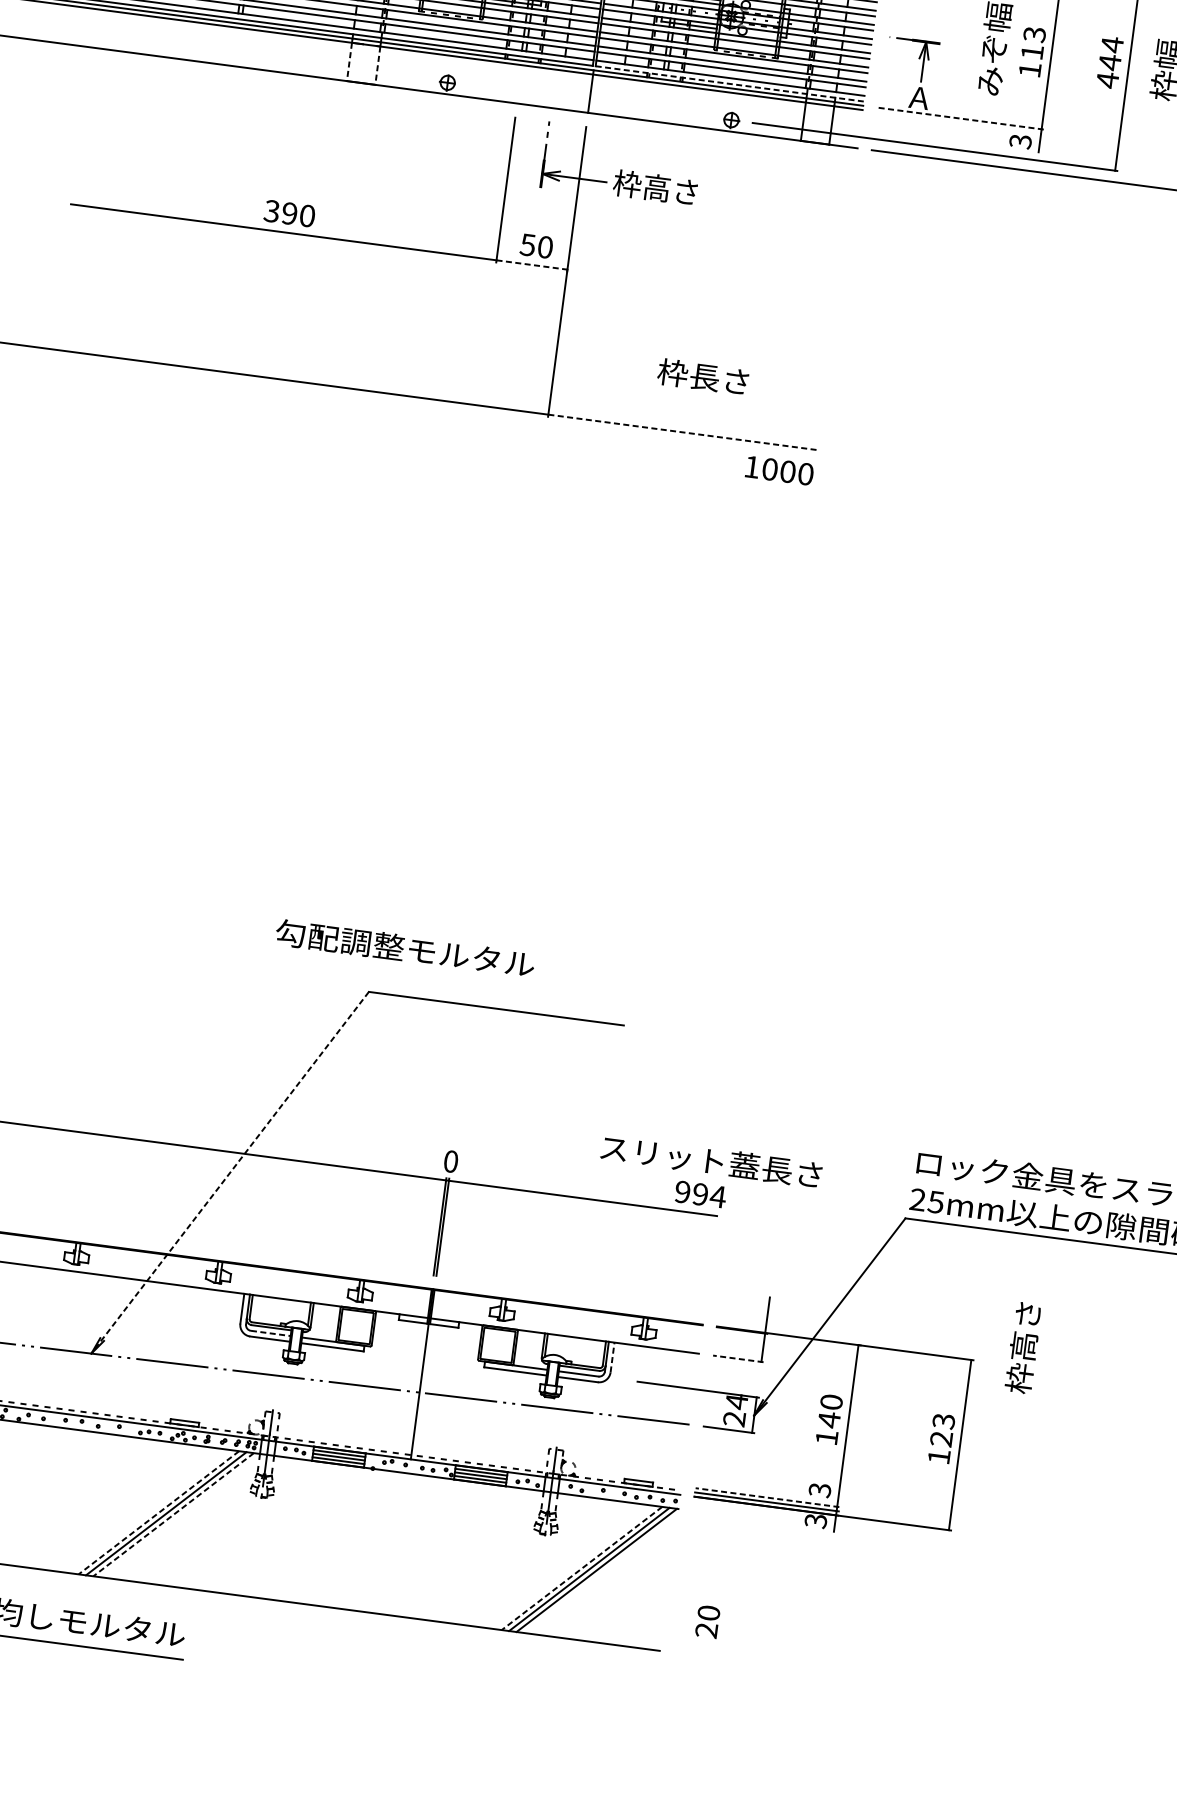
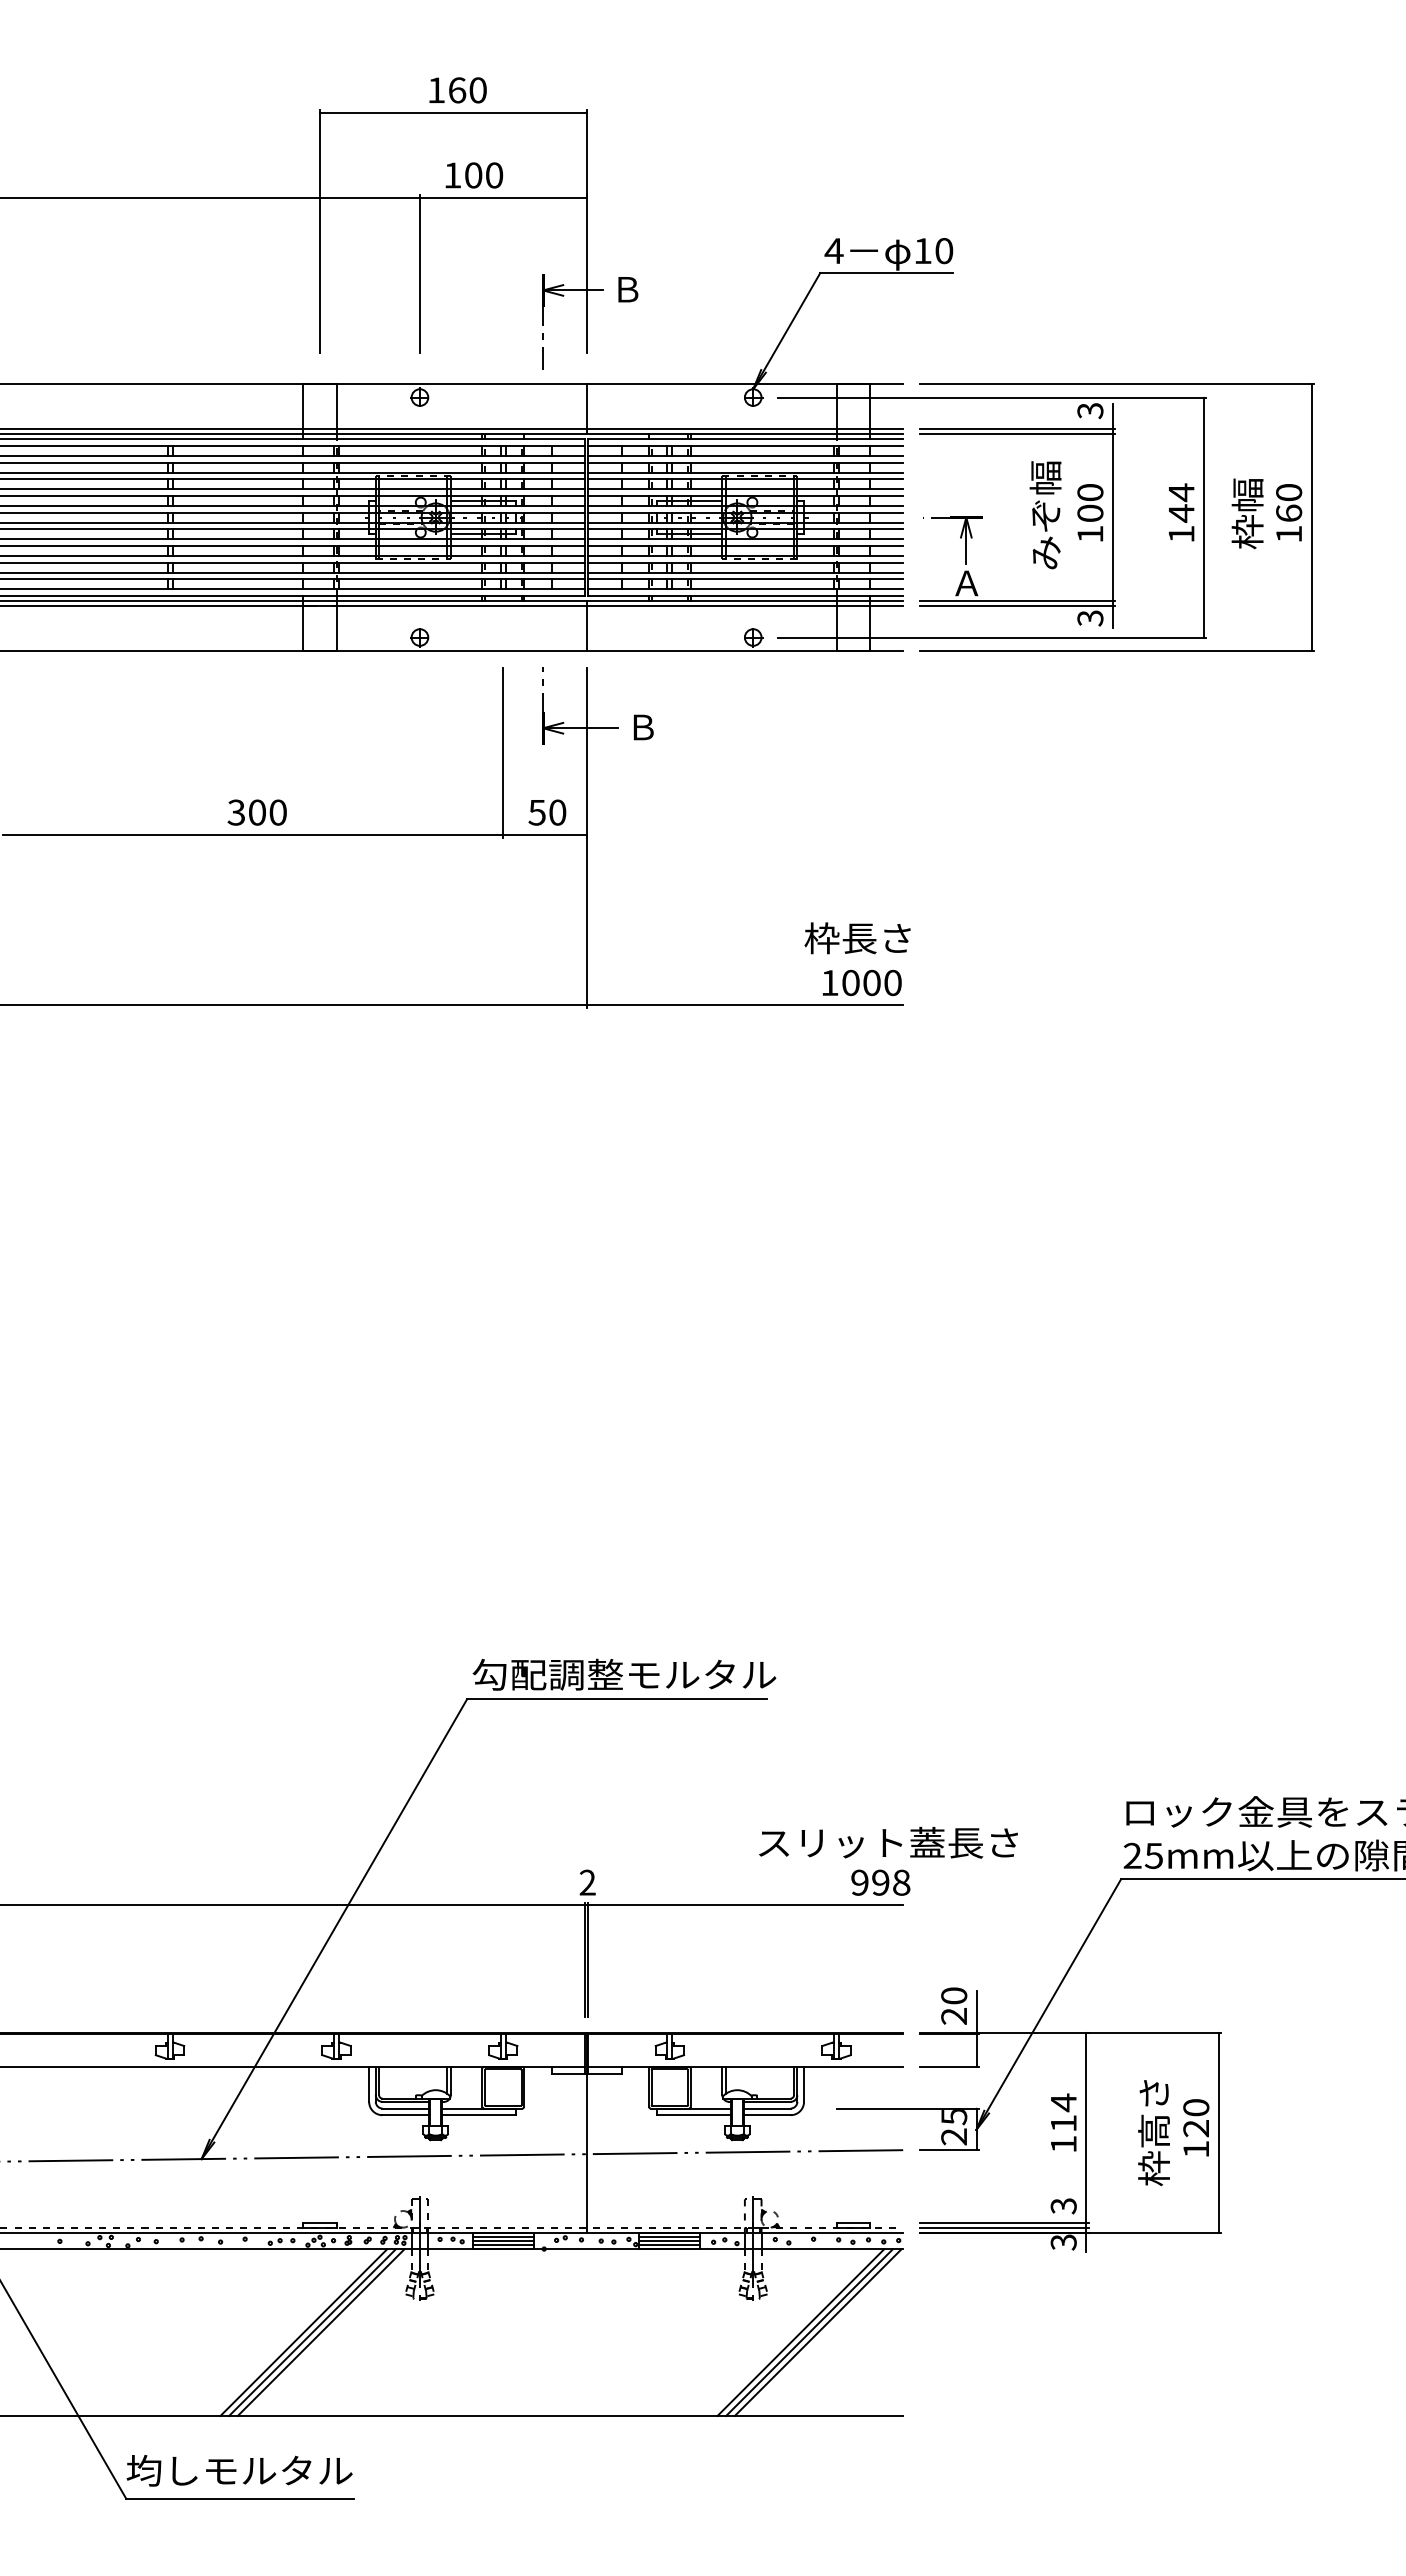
text: (1033, 43) -> (1090, 502), 113 -> 100
line: (349, 62) -> (303, 628), dashed -> solid
line: (377, 65) -> (336, 628), dashed -> solid
text: (1107, 80) -> (1181, 534), 444 -> 144
line: (730, 83) -> (746, 595), dashed -> solid
line: (960, 118) -> (1017, 600), dashed -> solid
line: (960, 122) -> (1017, 605), added
text: (655, 187) -> (675, 726), 枠高さ -> Ｂ
text: (289, 213) -> (256, 812), 390 -> 300
line: (531, 265) -> (544, 835), dashed -> solid
text: (703, 377) -> (857, 938), moved
line: (683, 432) -> (745, 1005), dashed -> solid
text: (779, 470) -> (861, 982), moved
text: (405, 948) -> (624, 1674), moved
text: (450, 1161) -> (587, 1882), 0 -> 2
line: (230, 1173) -> (334, 1929), dashed -> solid
text: (718, 1196) -> (901, 1882), 994 -> 998
line: (271, 1333) -> (406, 2108), dashed -> solid
text: (1022, 1348) -> (1153, 2133), moved
line: (613, 1356) -> (804, 2083), dashed -> solid
line: (738, 1358) -> (949, 2066), dashed -> solid
text: (737, 1401) -> (954, 2116), 24 -> 25
text: (830, 1411) -> (1063, 2113), 140 -> 114
text: (944, 1421) -> (1196, 2107), 123 -> 120
line: (766, 1497) -> (1003, 2222), dashed -> solid
line: (158, 1512) -> (303, 2332), dashed -> solid
line: (173, 1514) -> (321, 2332), dashed -> solid
line: (581, 1568) -> (800, 2332), dashed -> solid
text: (708, 1621) -> (954, 2005), moved

